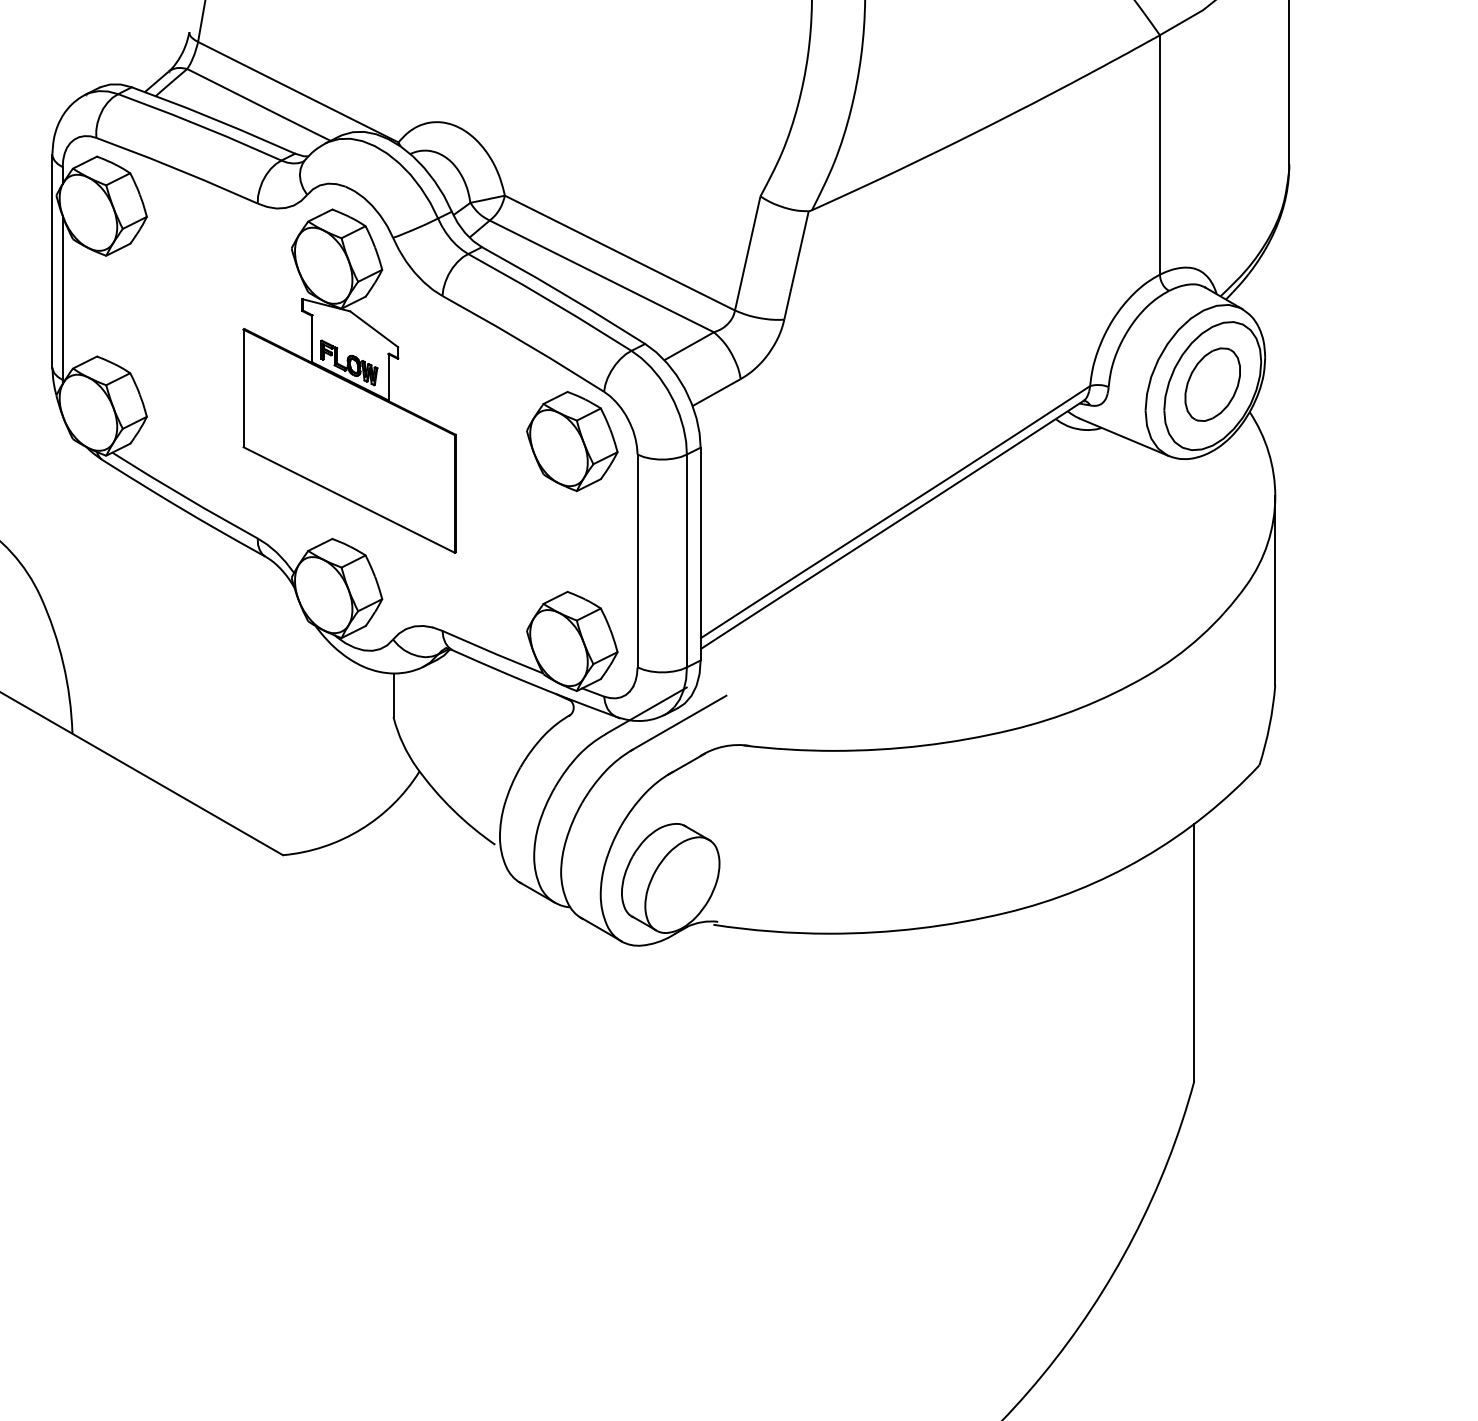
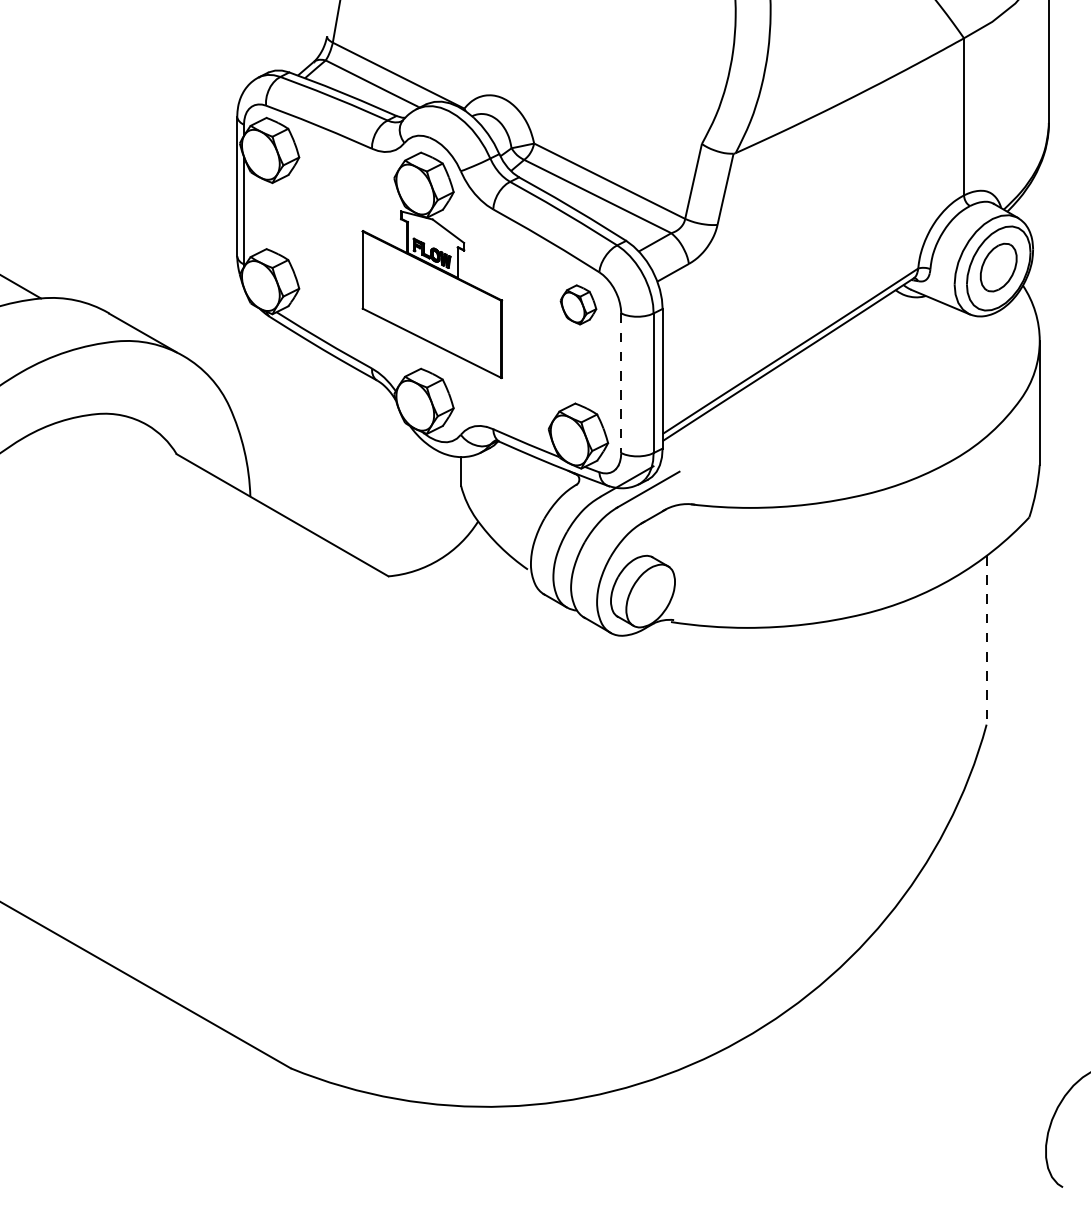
part: (572, 440) -> (578, 304), size x0.6
line: (637, 561) -> (621, 383), solid -> dashed
line: (1194, 952) -> (986, 640), solid -> dashed

